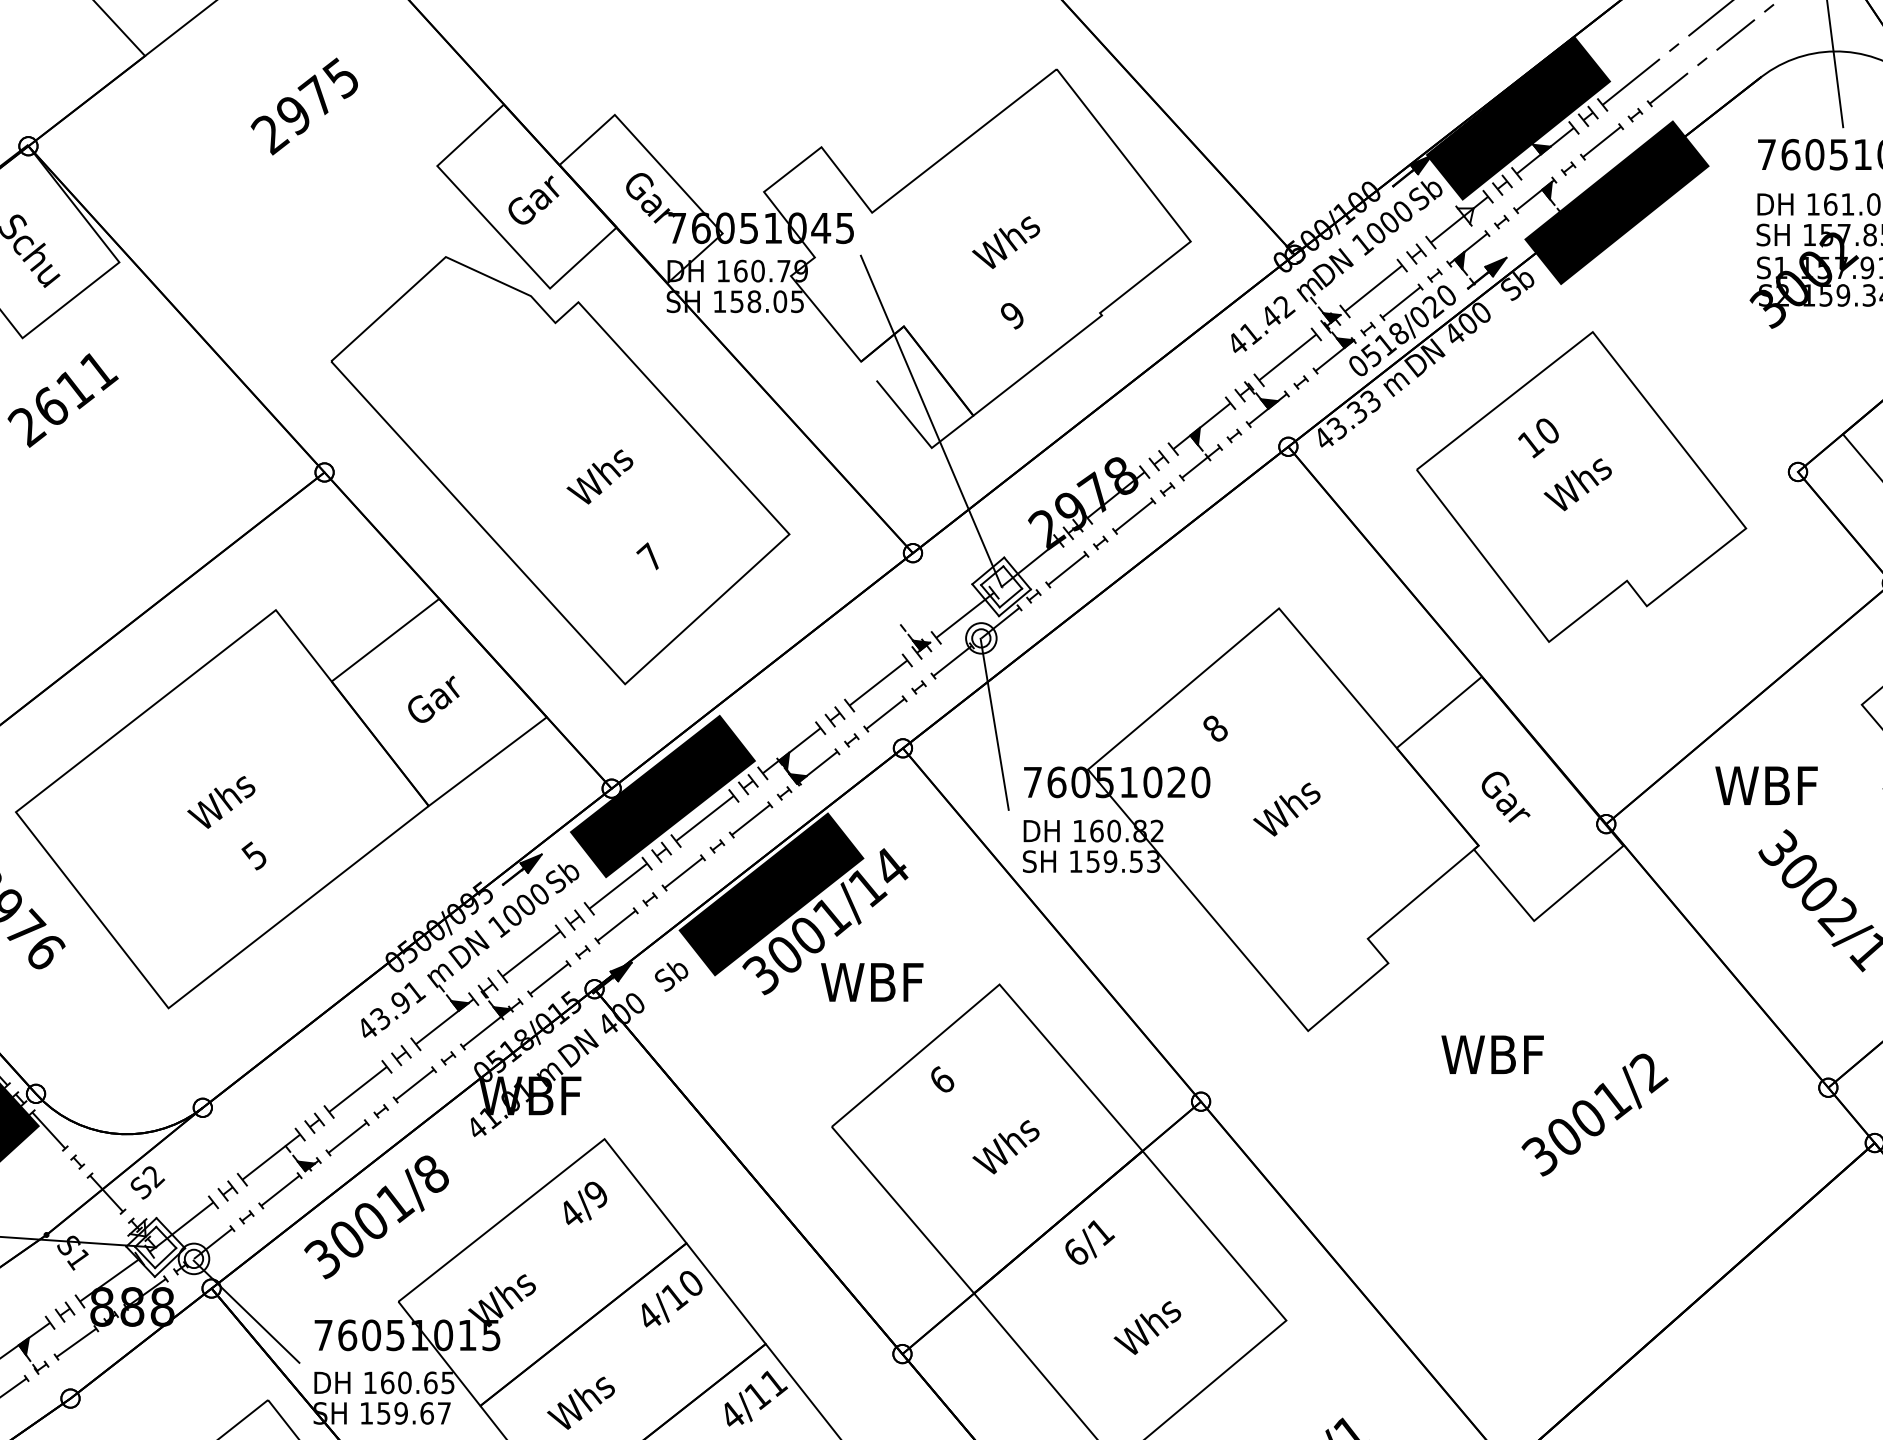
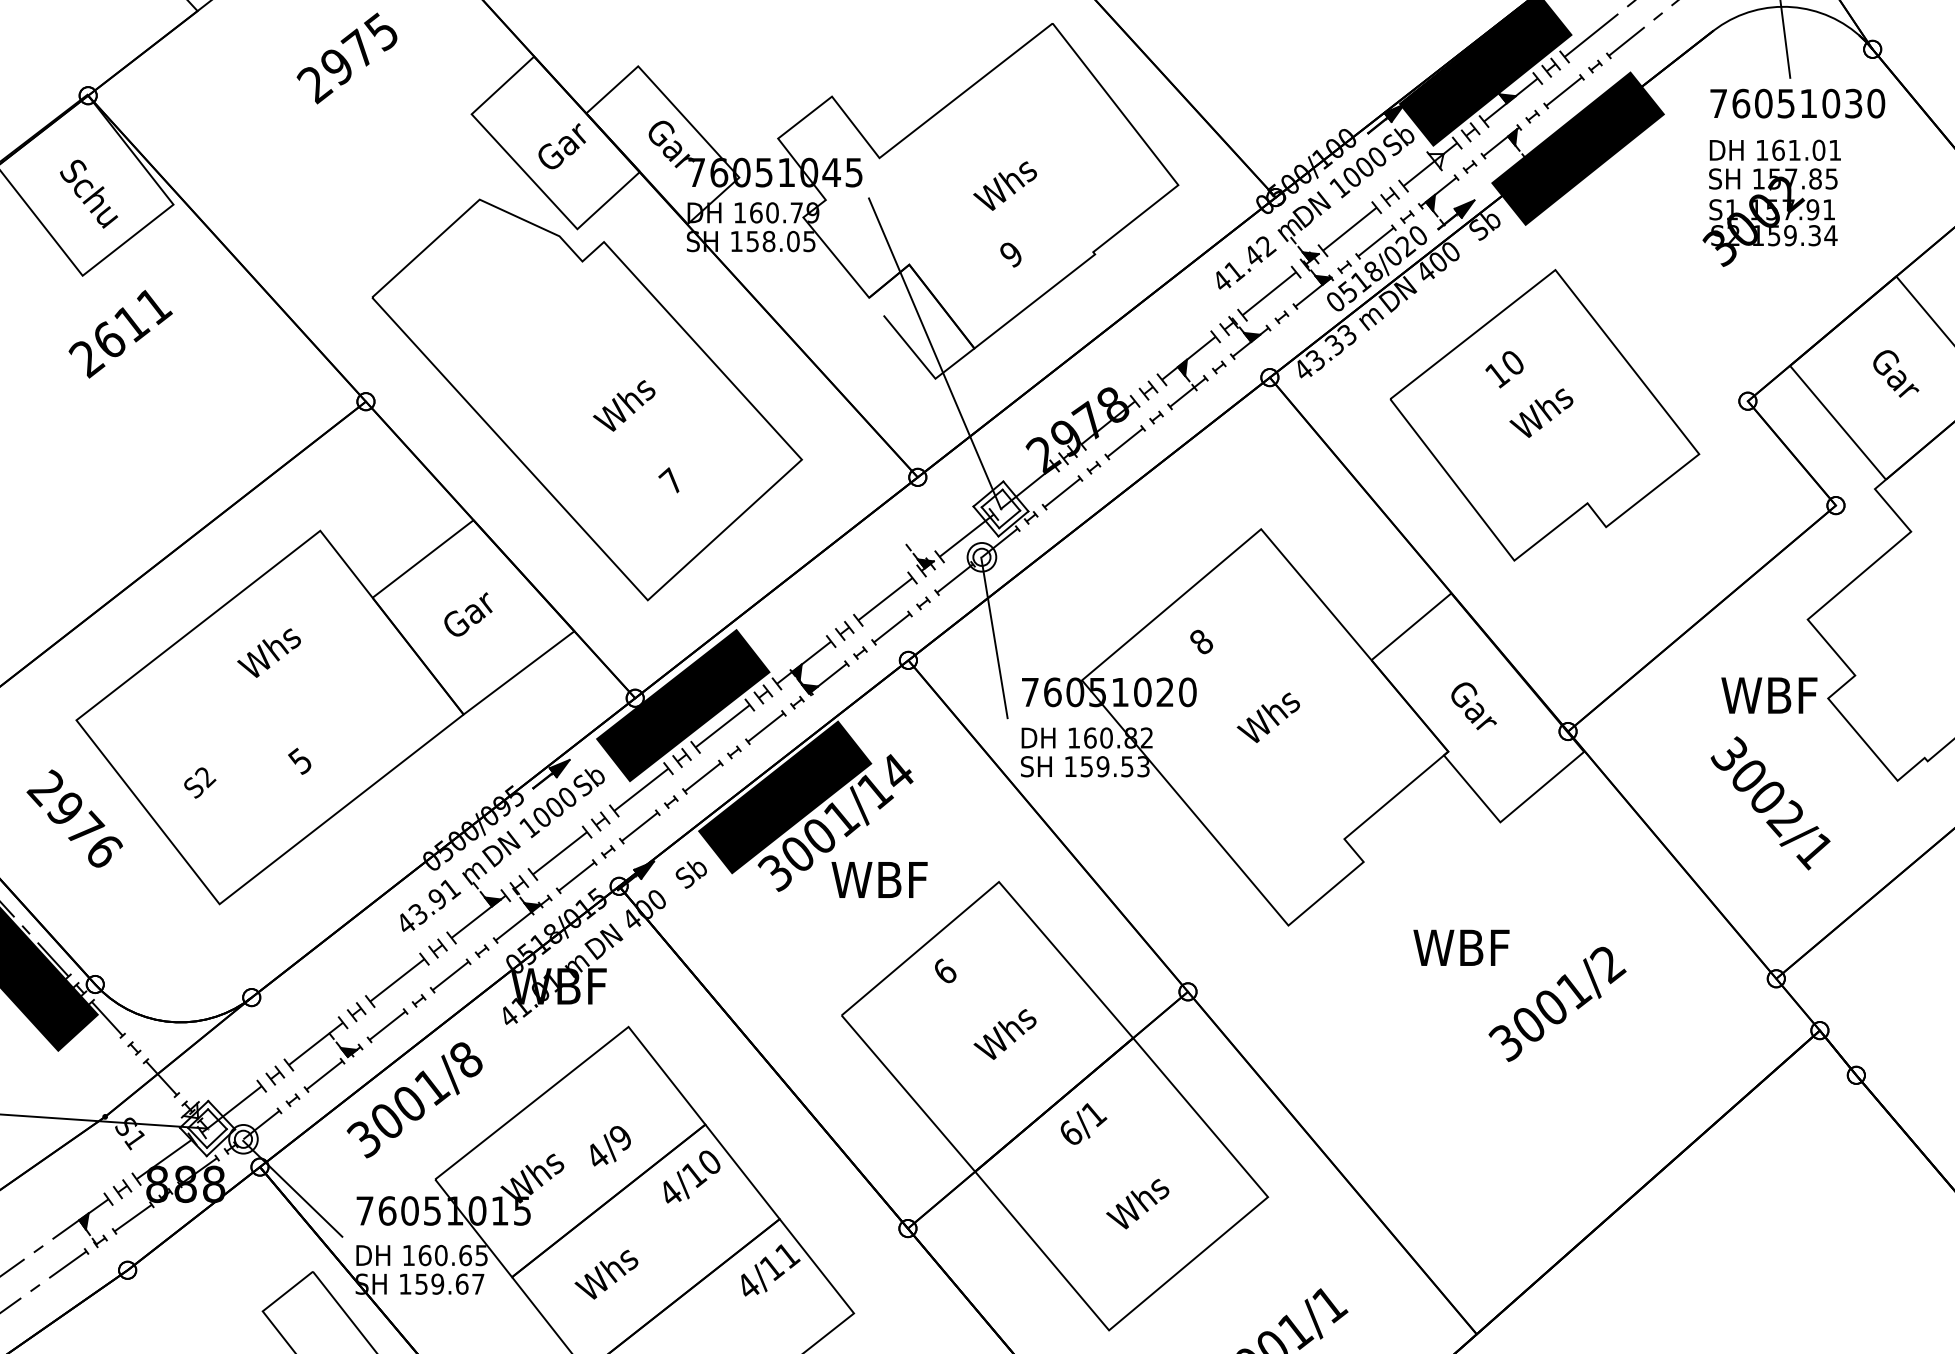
text: (1766, 785) -> (1769, 695), moved
text: (220, 801) -> (268, 652), moved
text: (148, 1182) -> (200, 782), moved
text: (585, 1203) -> (610, 1146), moved

